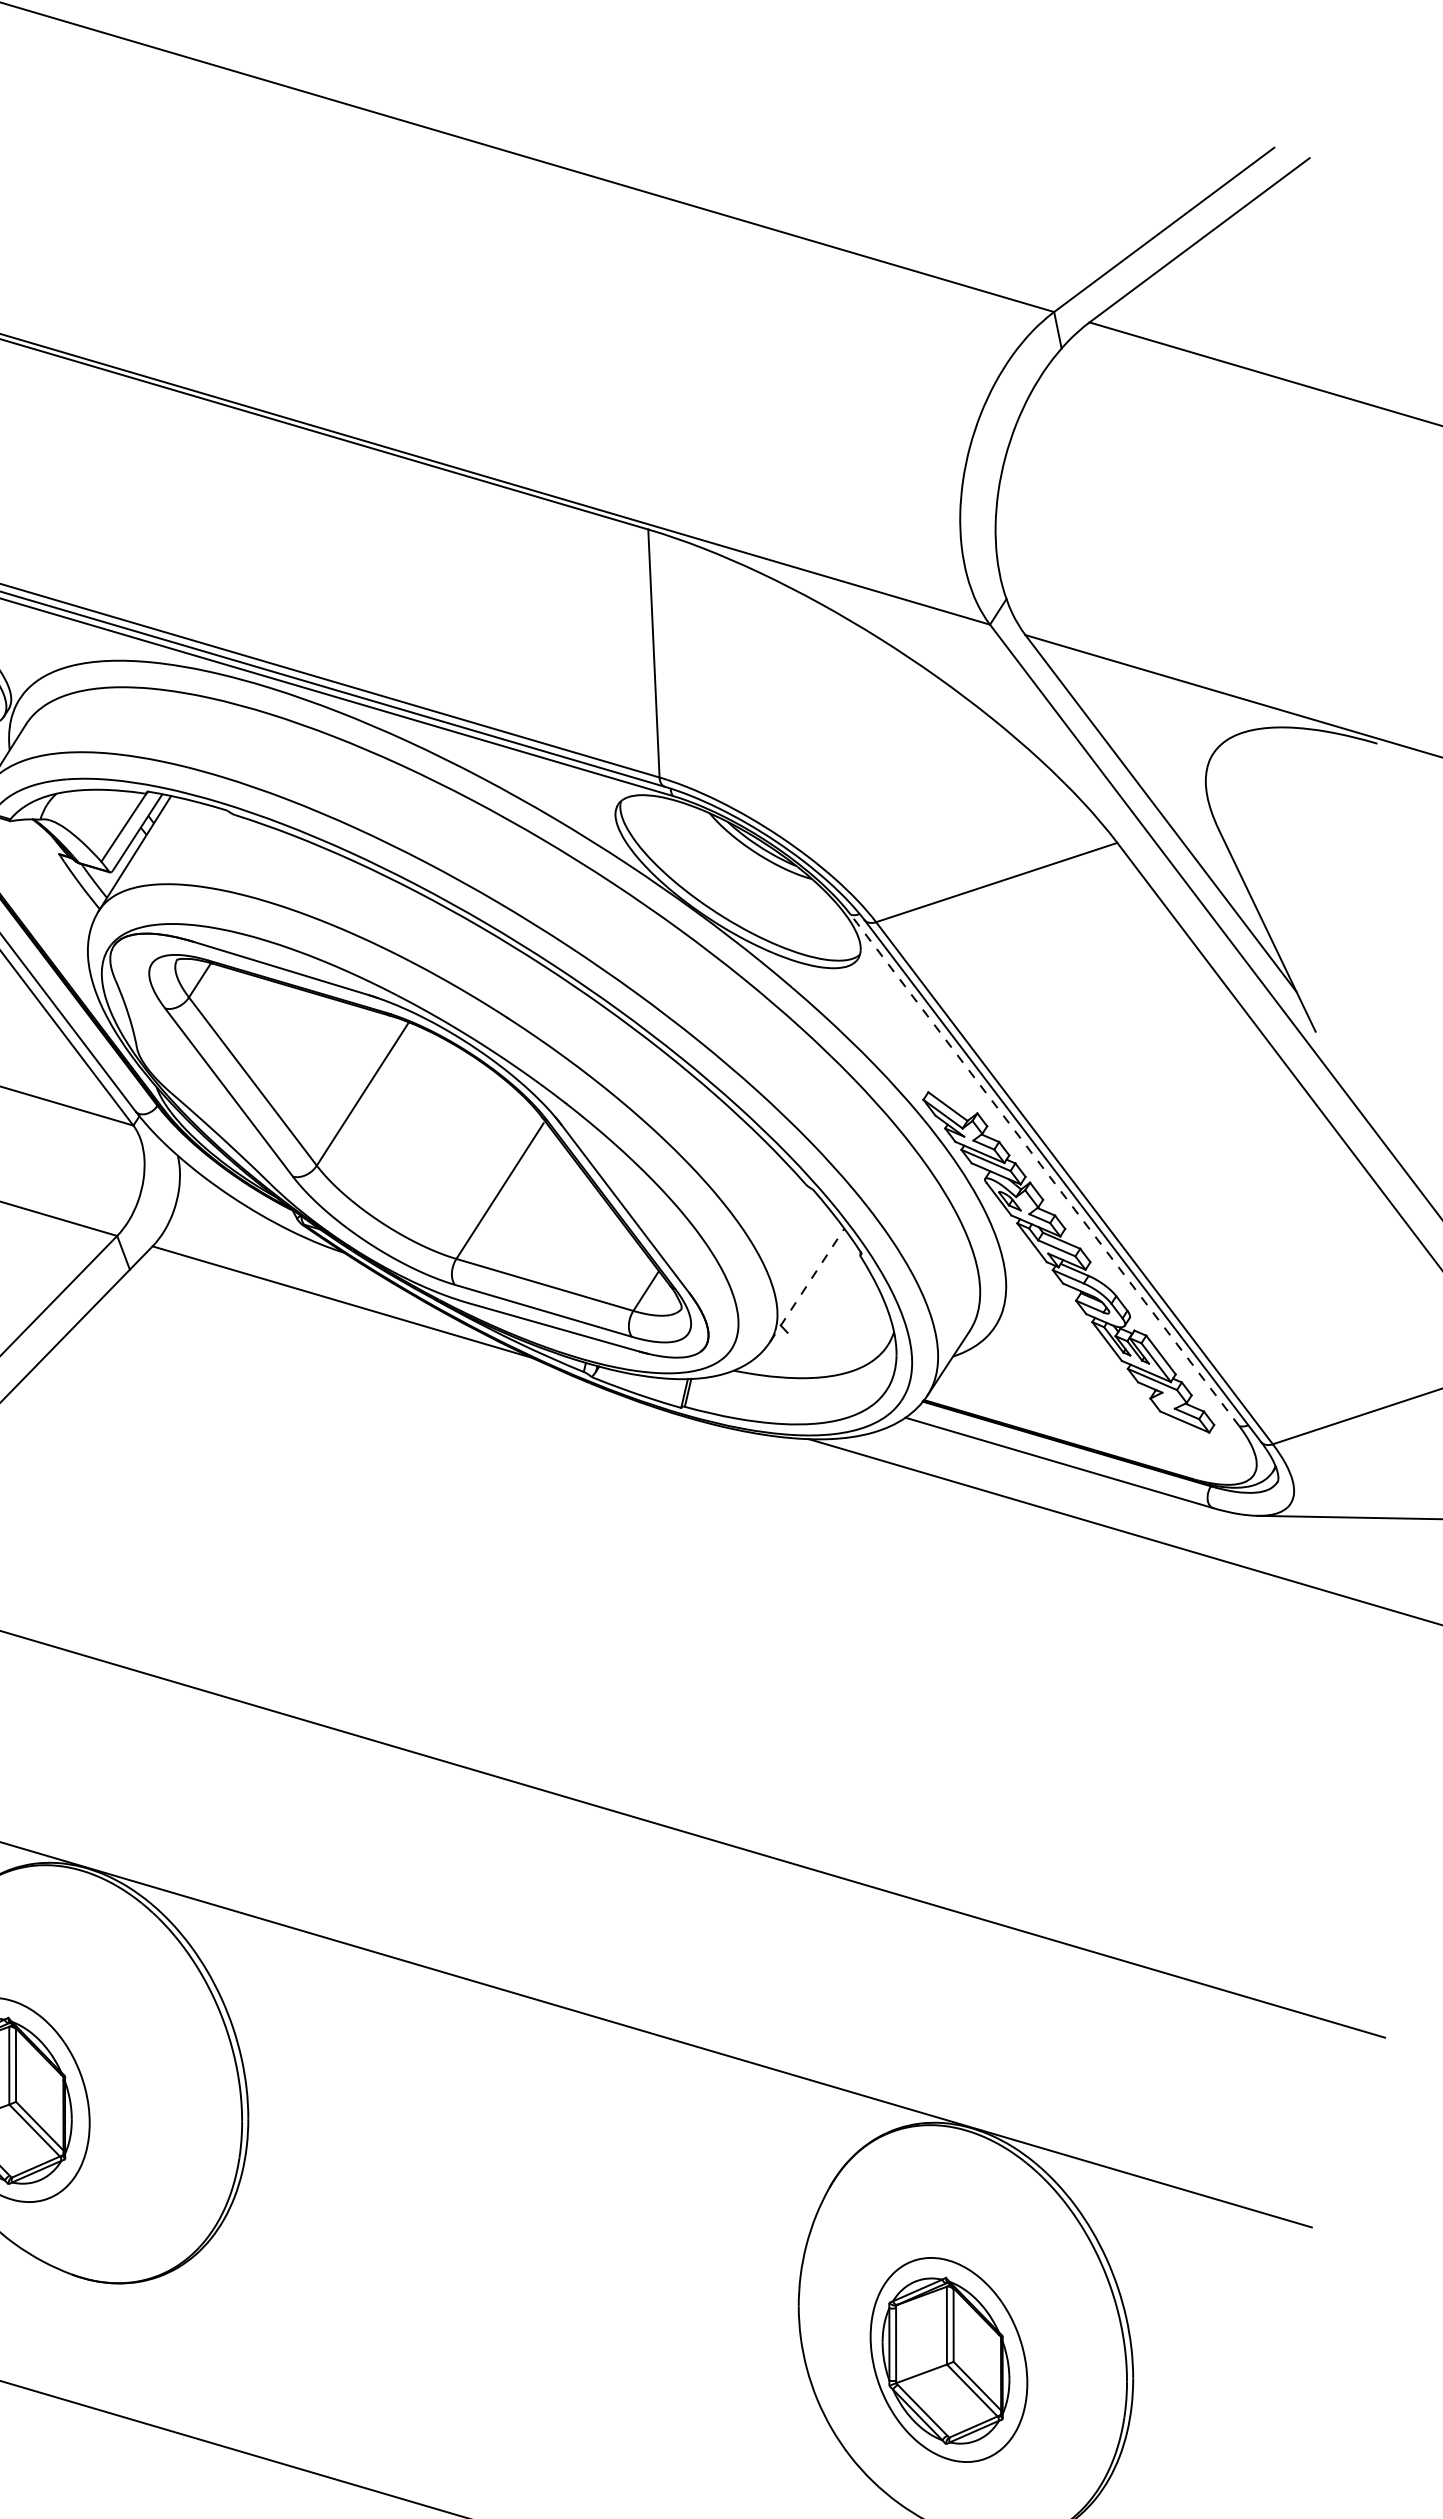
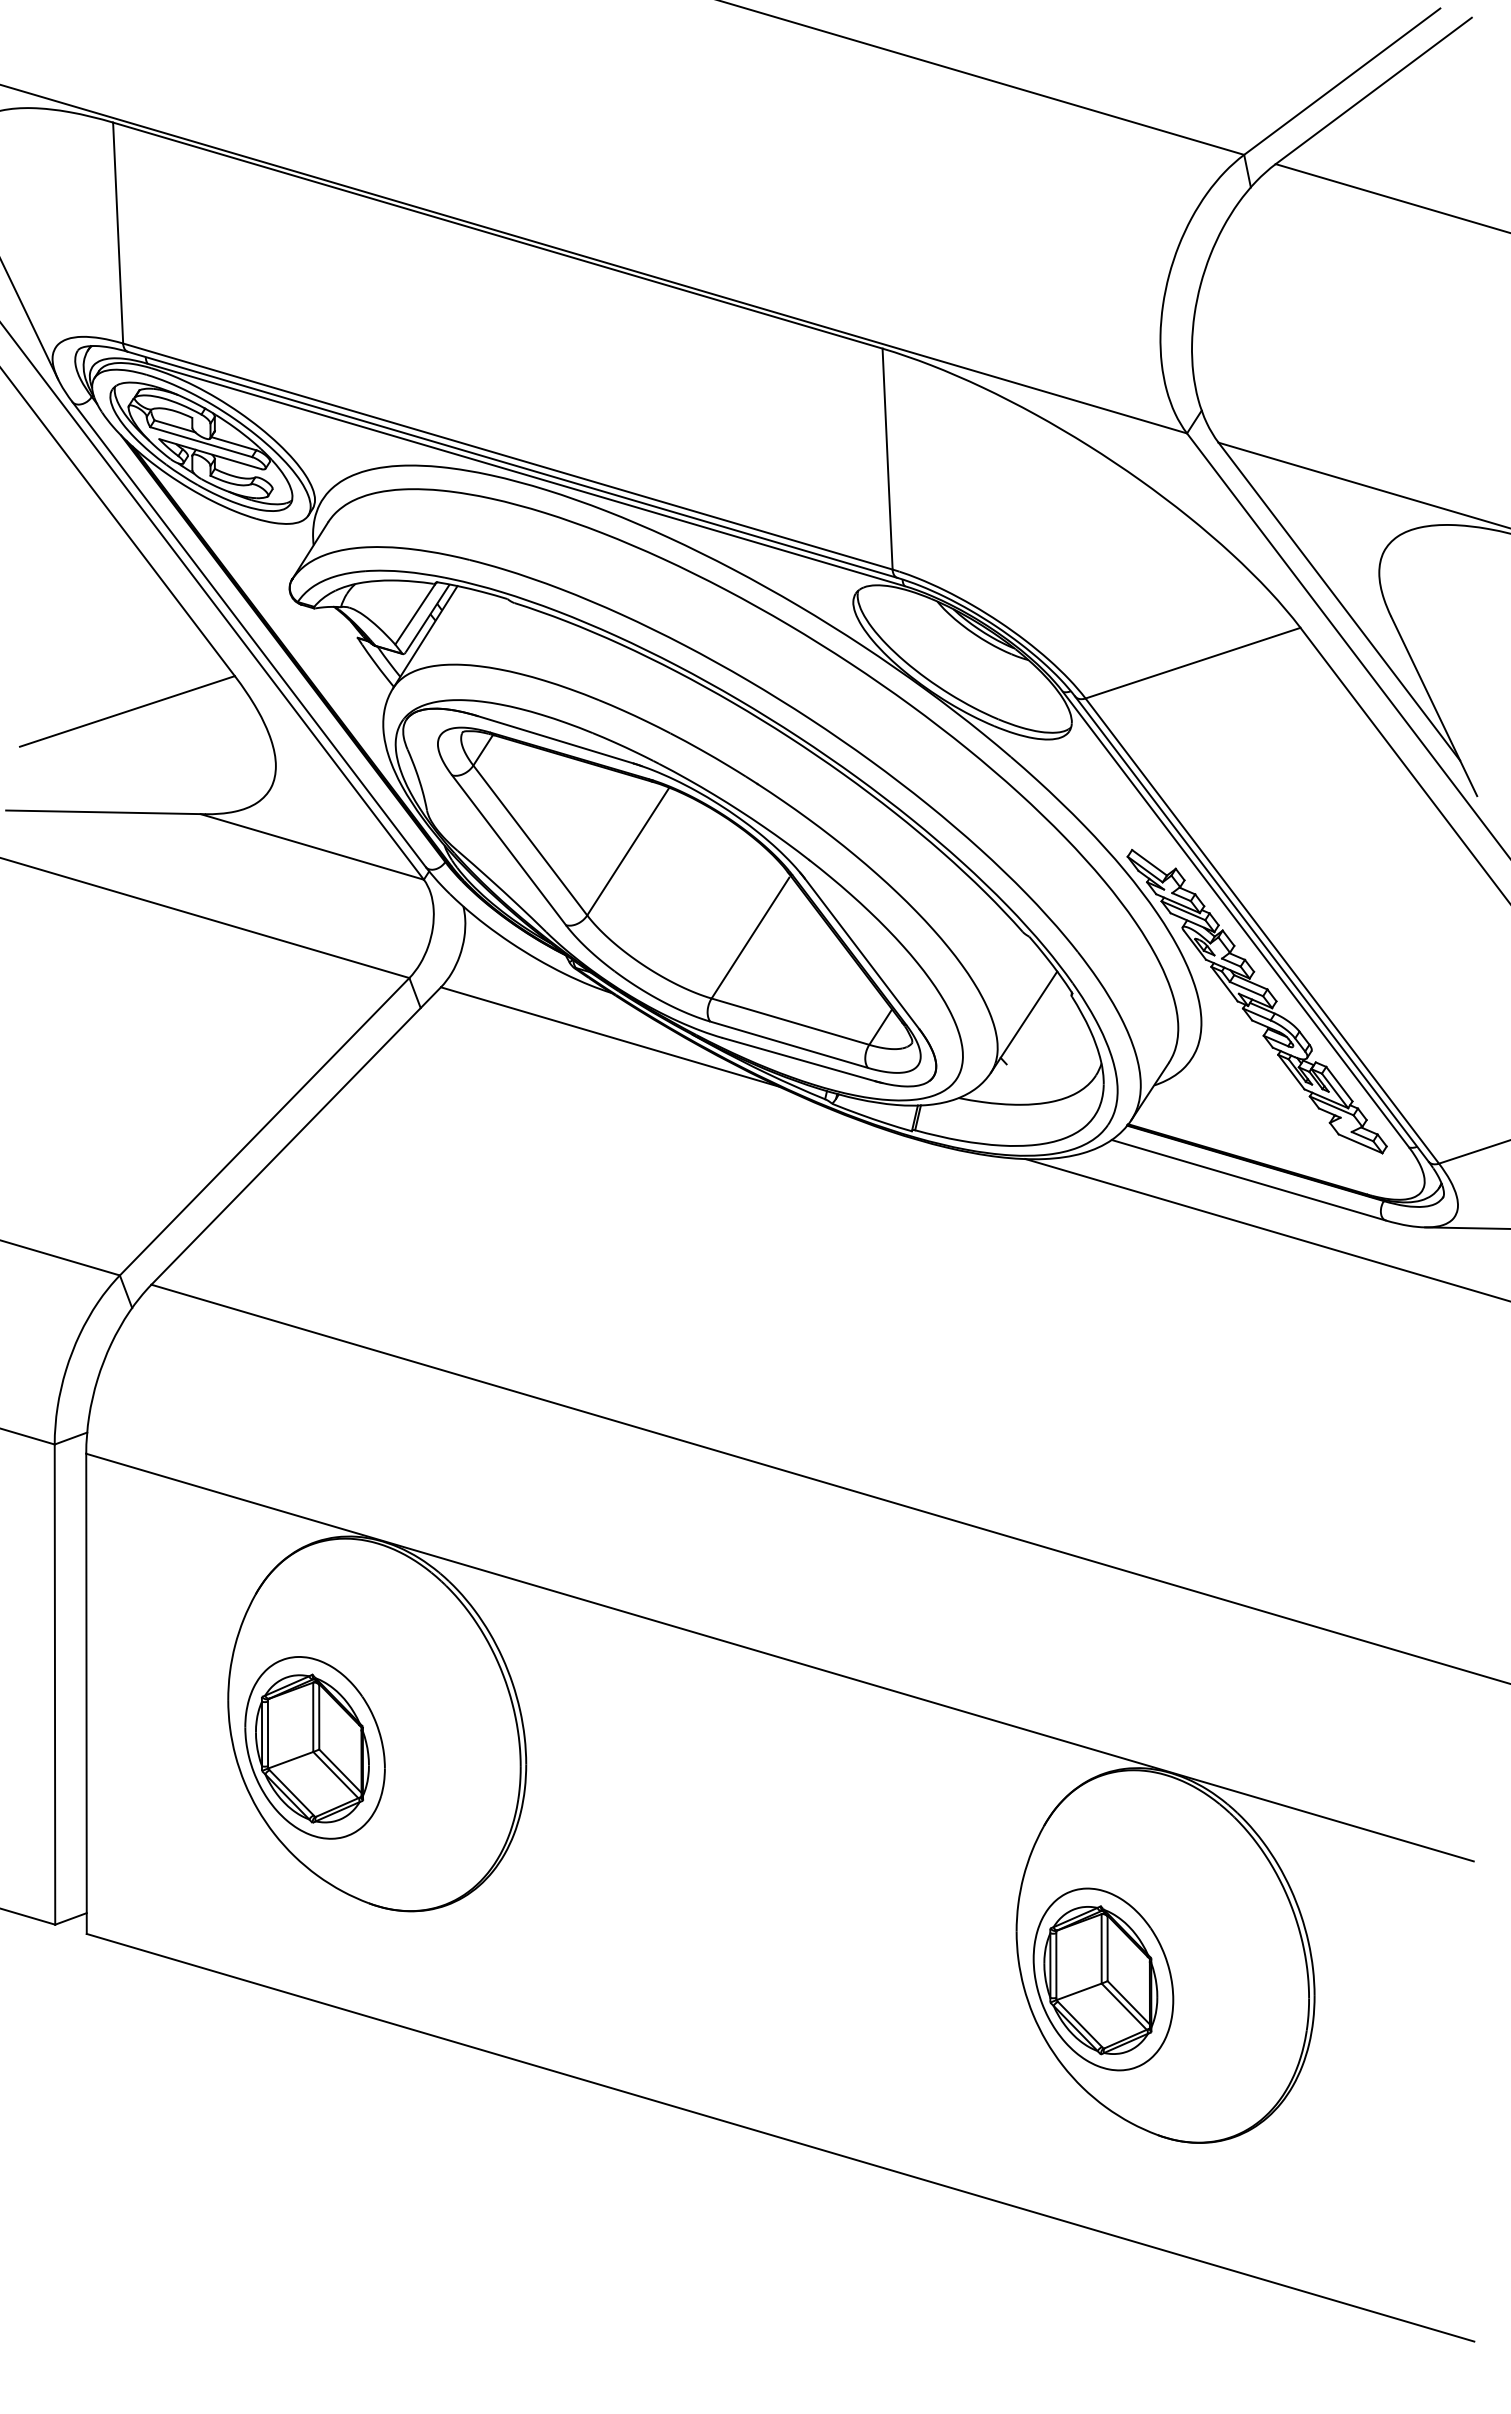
line: (1044, 1170) -> (1235, 919), dashed -> solid
line: (807, 1284) -> (1024, 1021), dashed -> solid
part: (949, 2359) -> (1103, 1979), moved

